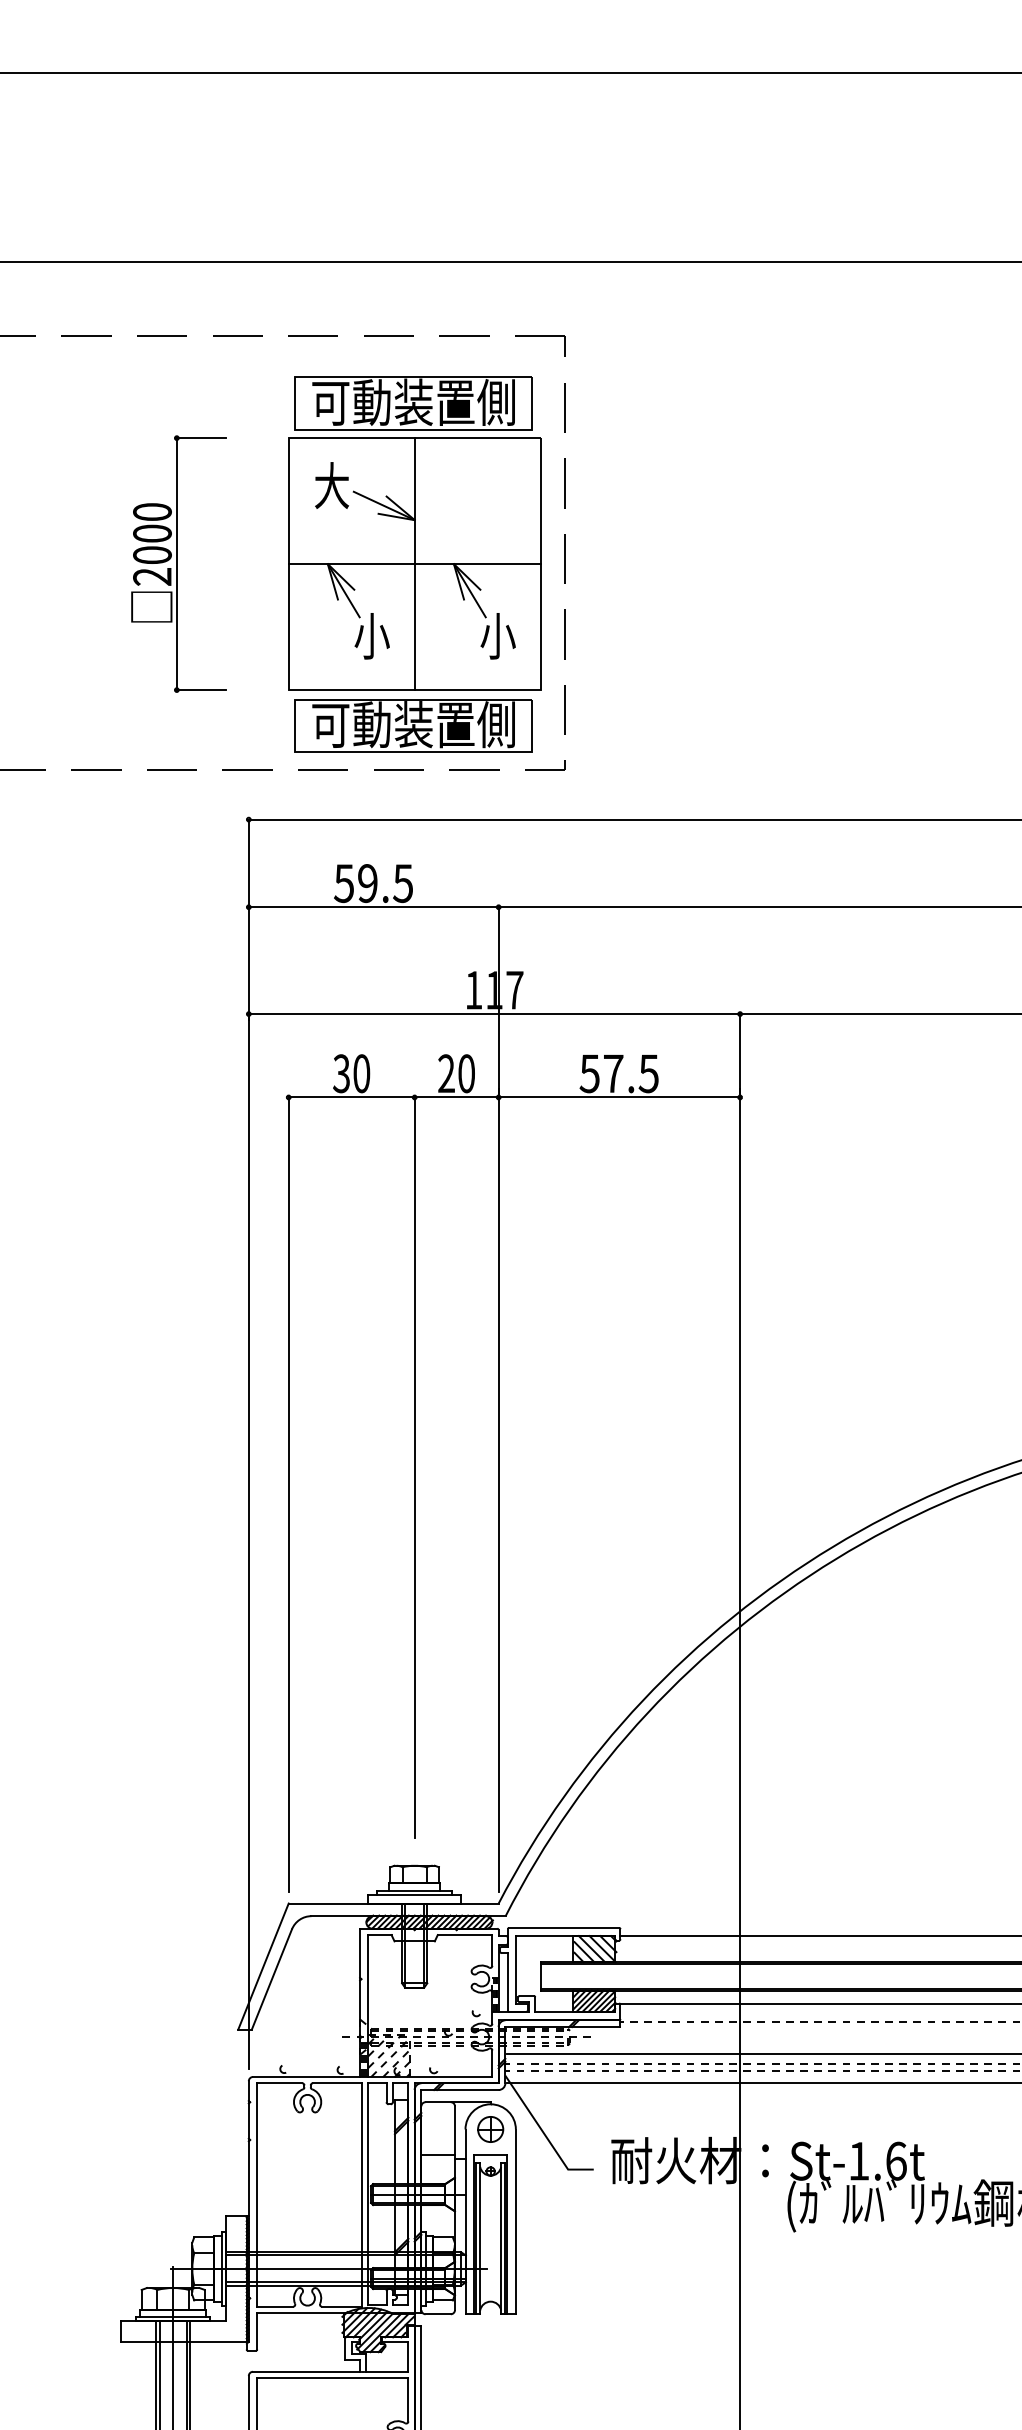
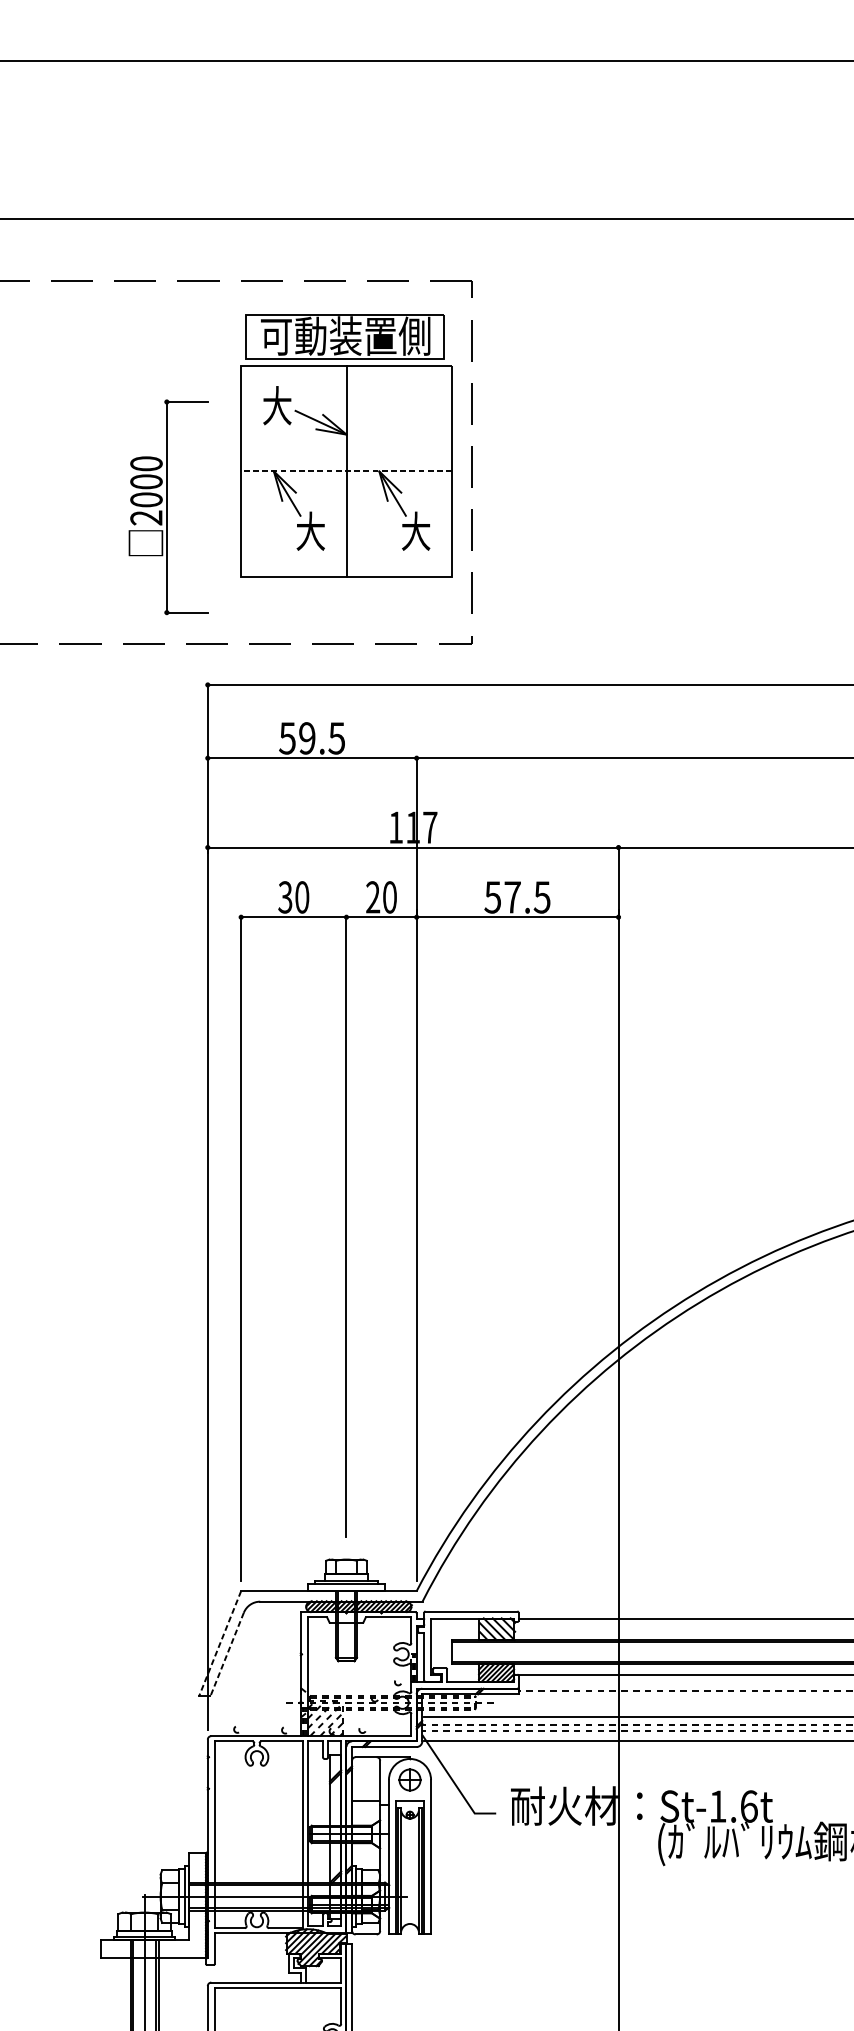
part: (178, 563) -> (168, 506), moved
line: (414, 564) -> (346, 471), solid -> dashed
text: (371, 635) -> (310, 531), 小 -> 大
text: (497, 635) -> (415, 531), 小 -> 大
part: (413, 725) -> (345, 606), removed
line: (263, 1966) -> (220, 1643), solid -> dashed
line: (271, 1979) -> (226, 1654), solid -> dashed

